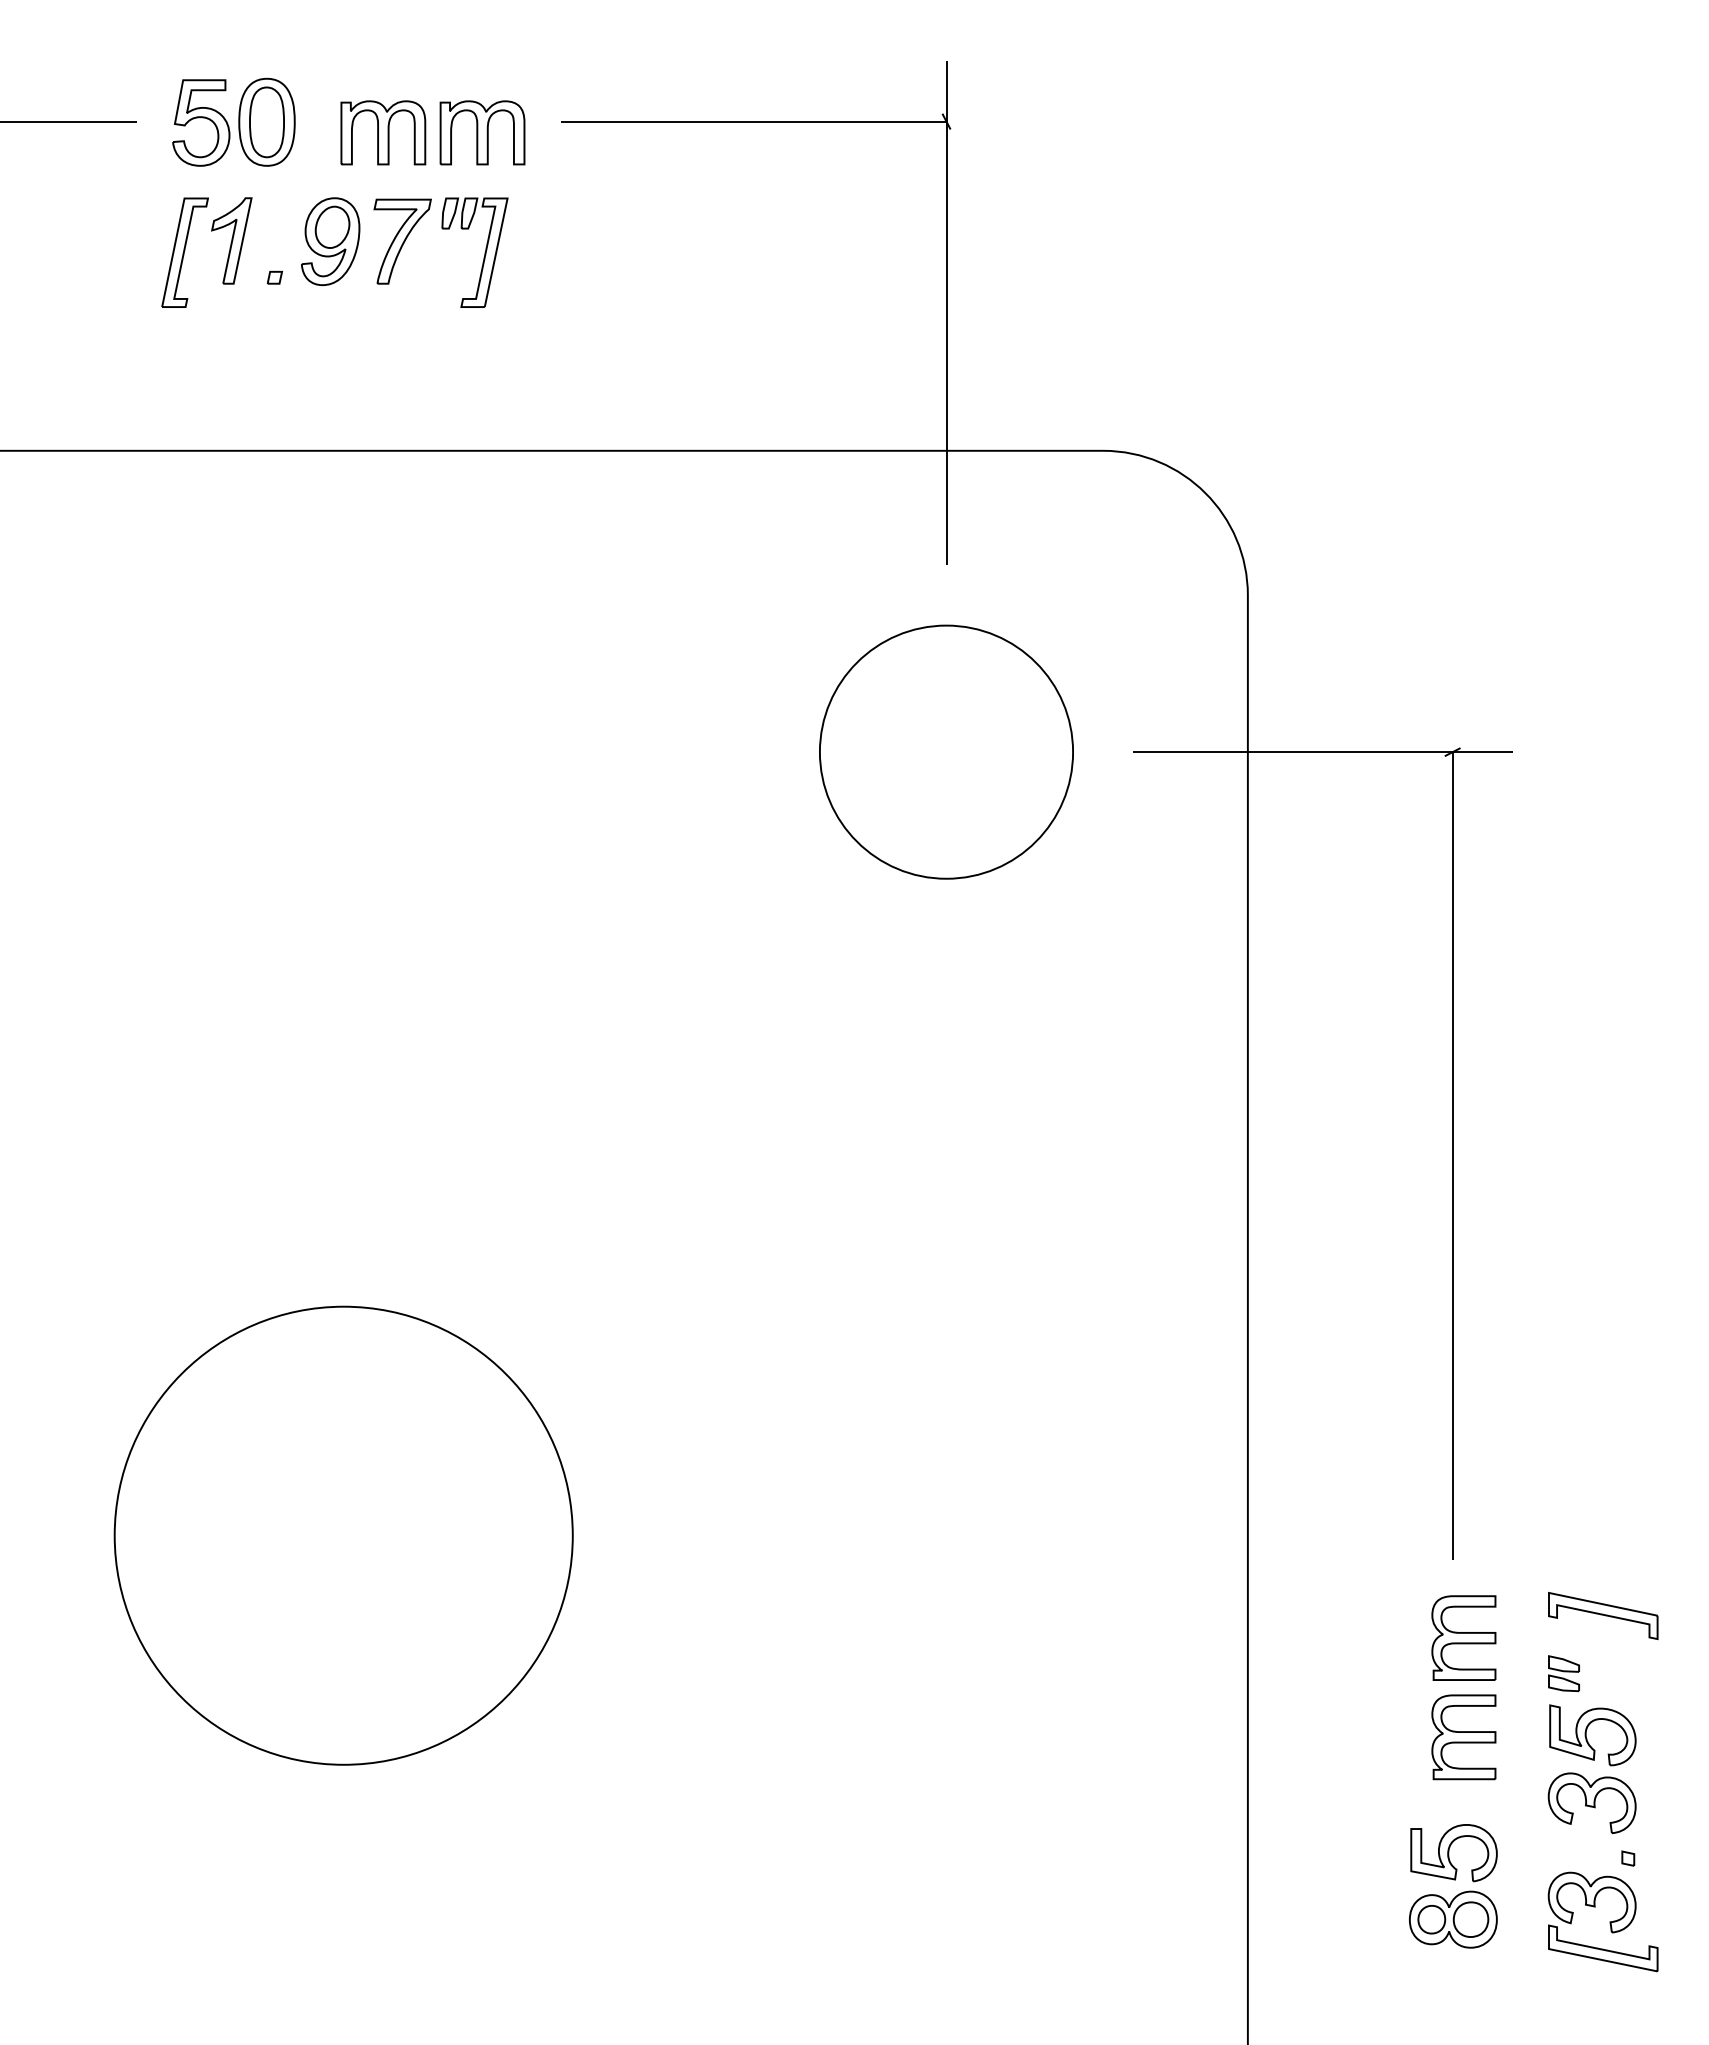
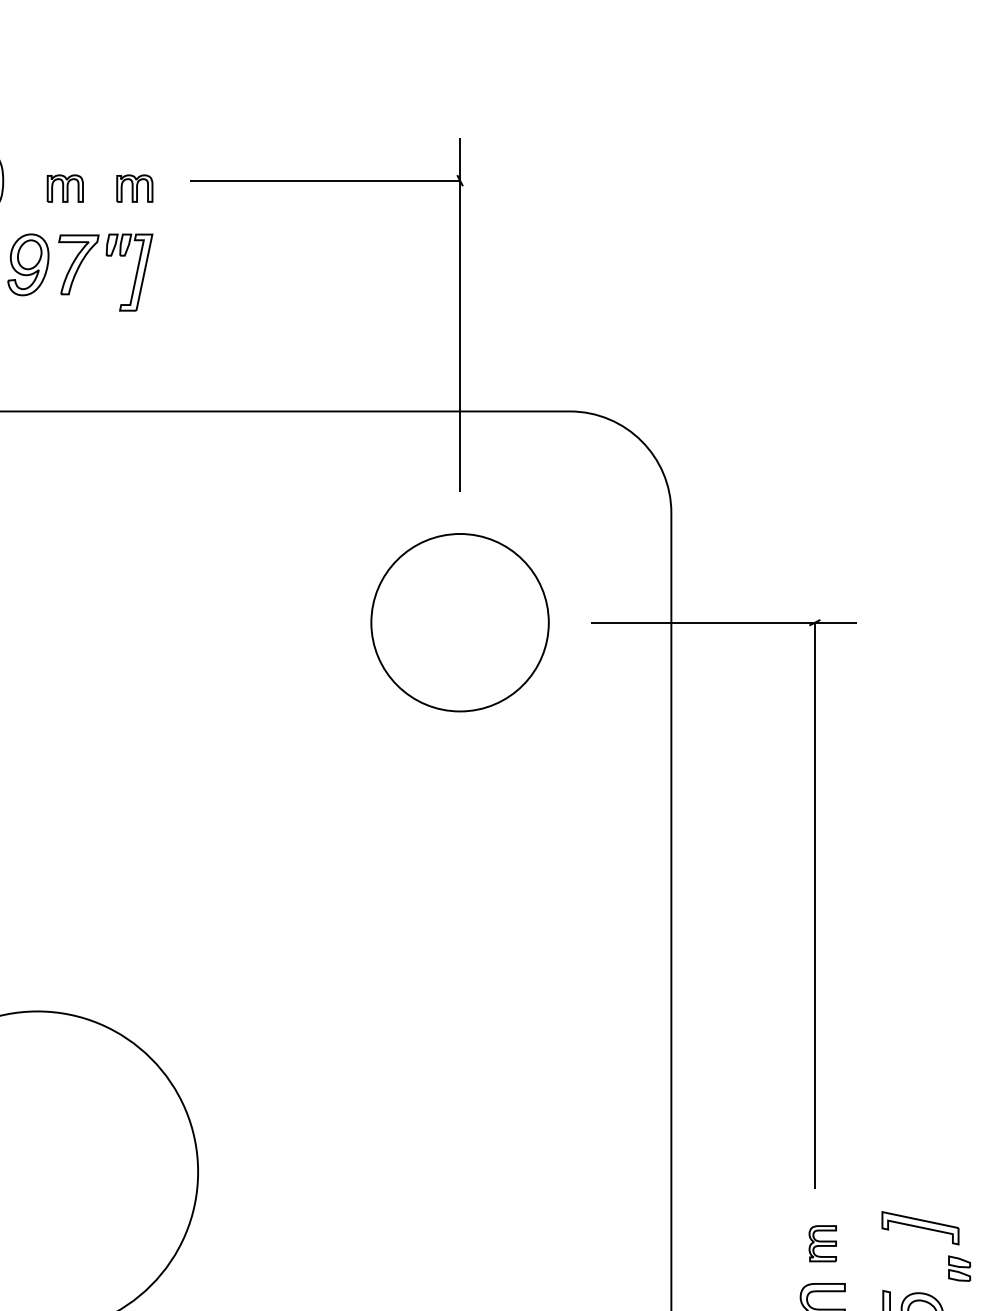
part: (383, 132) -> (65, 188), size x0.6
part: (482, 132) -> (134, 188), size x0.6
part: (1463, 1637) -> (822, 1243), size x0.6
part: (1563, 1673) -> (959, 1268), moved

